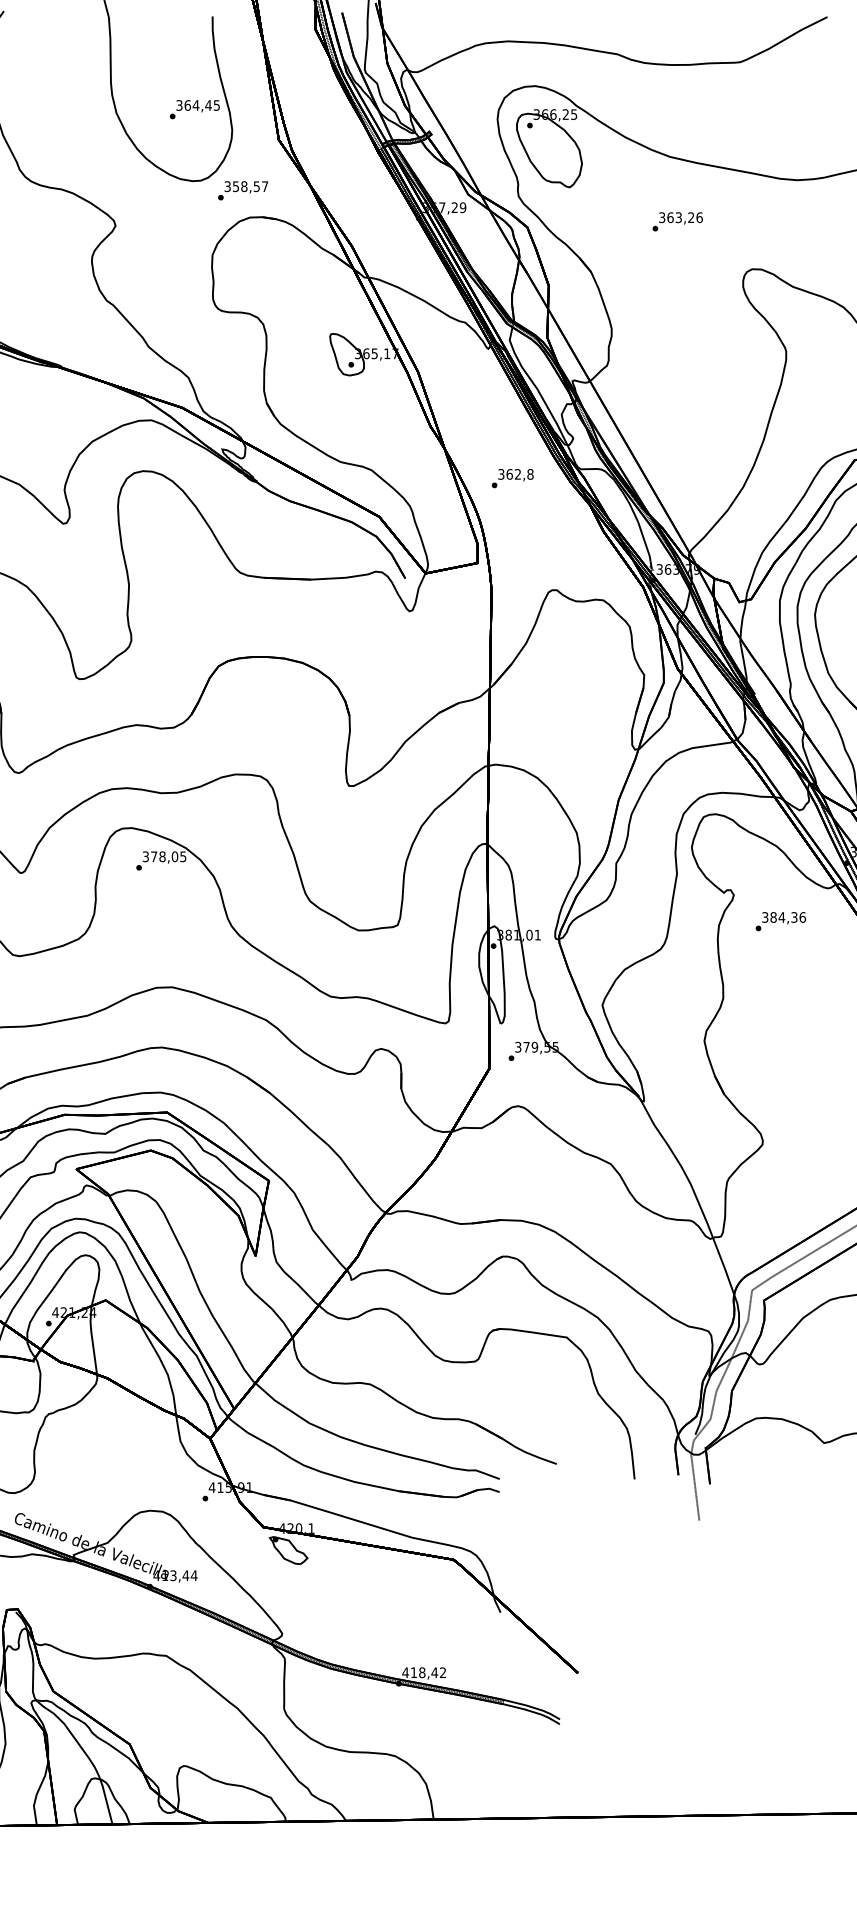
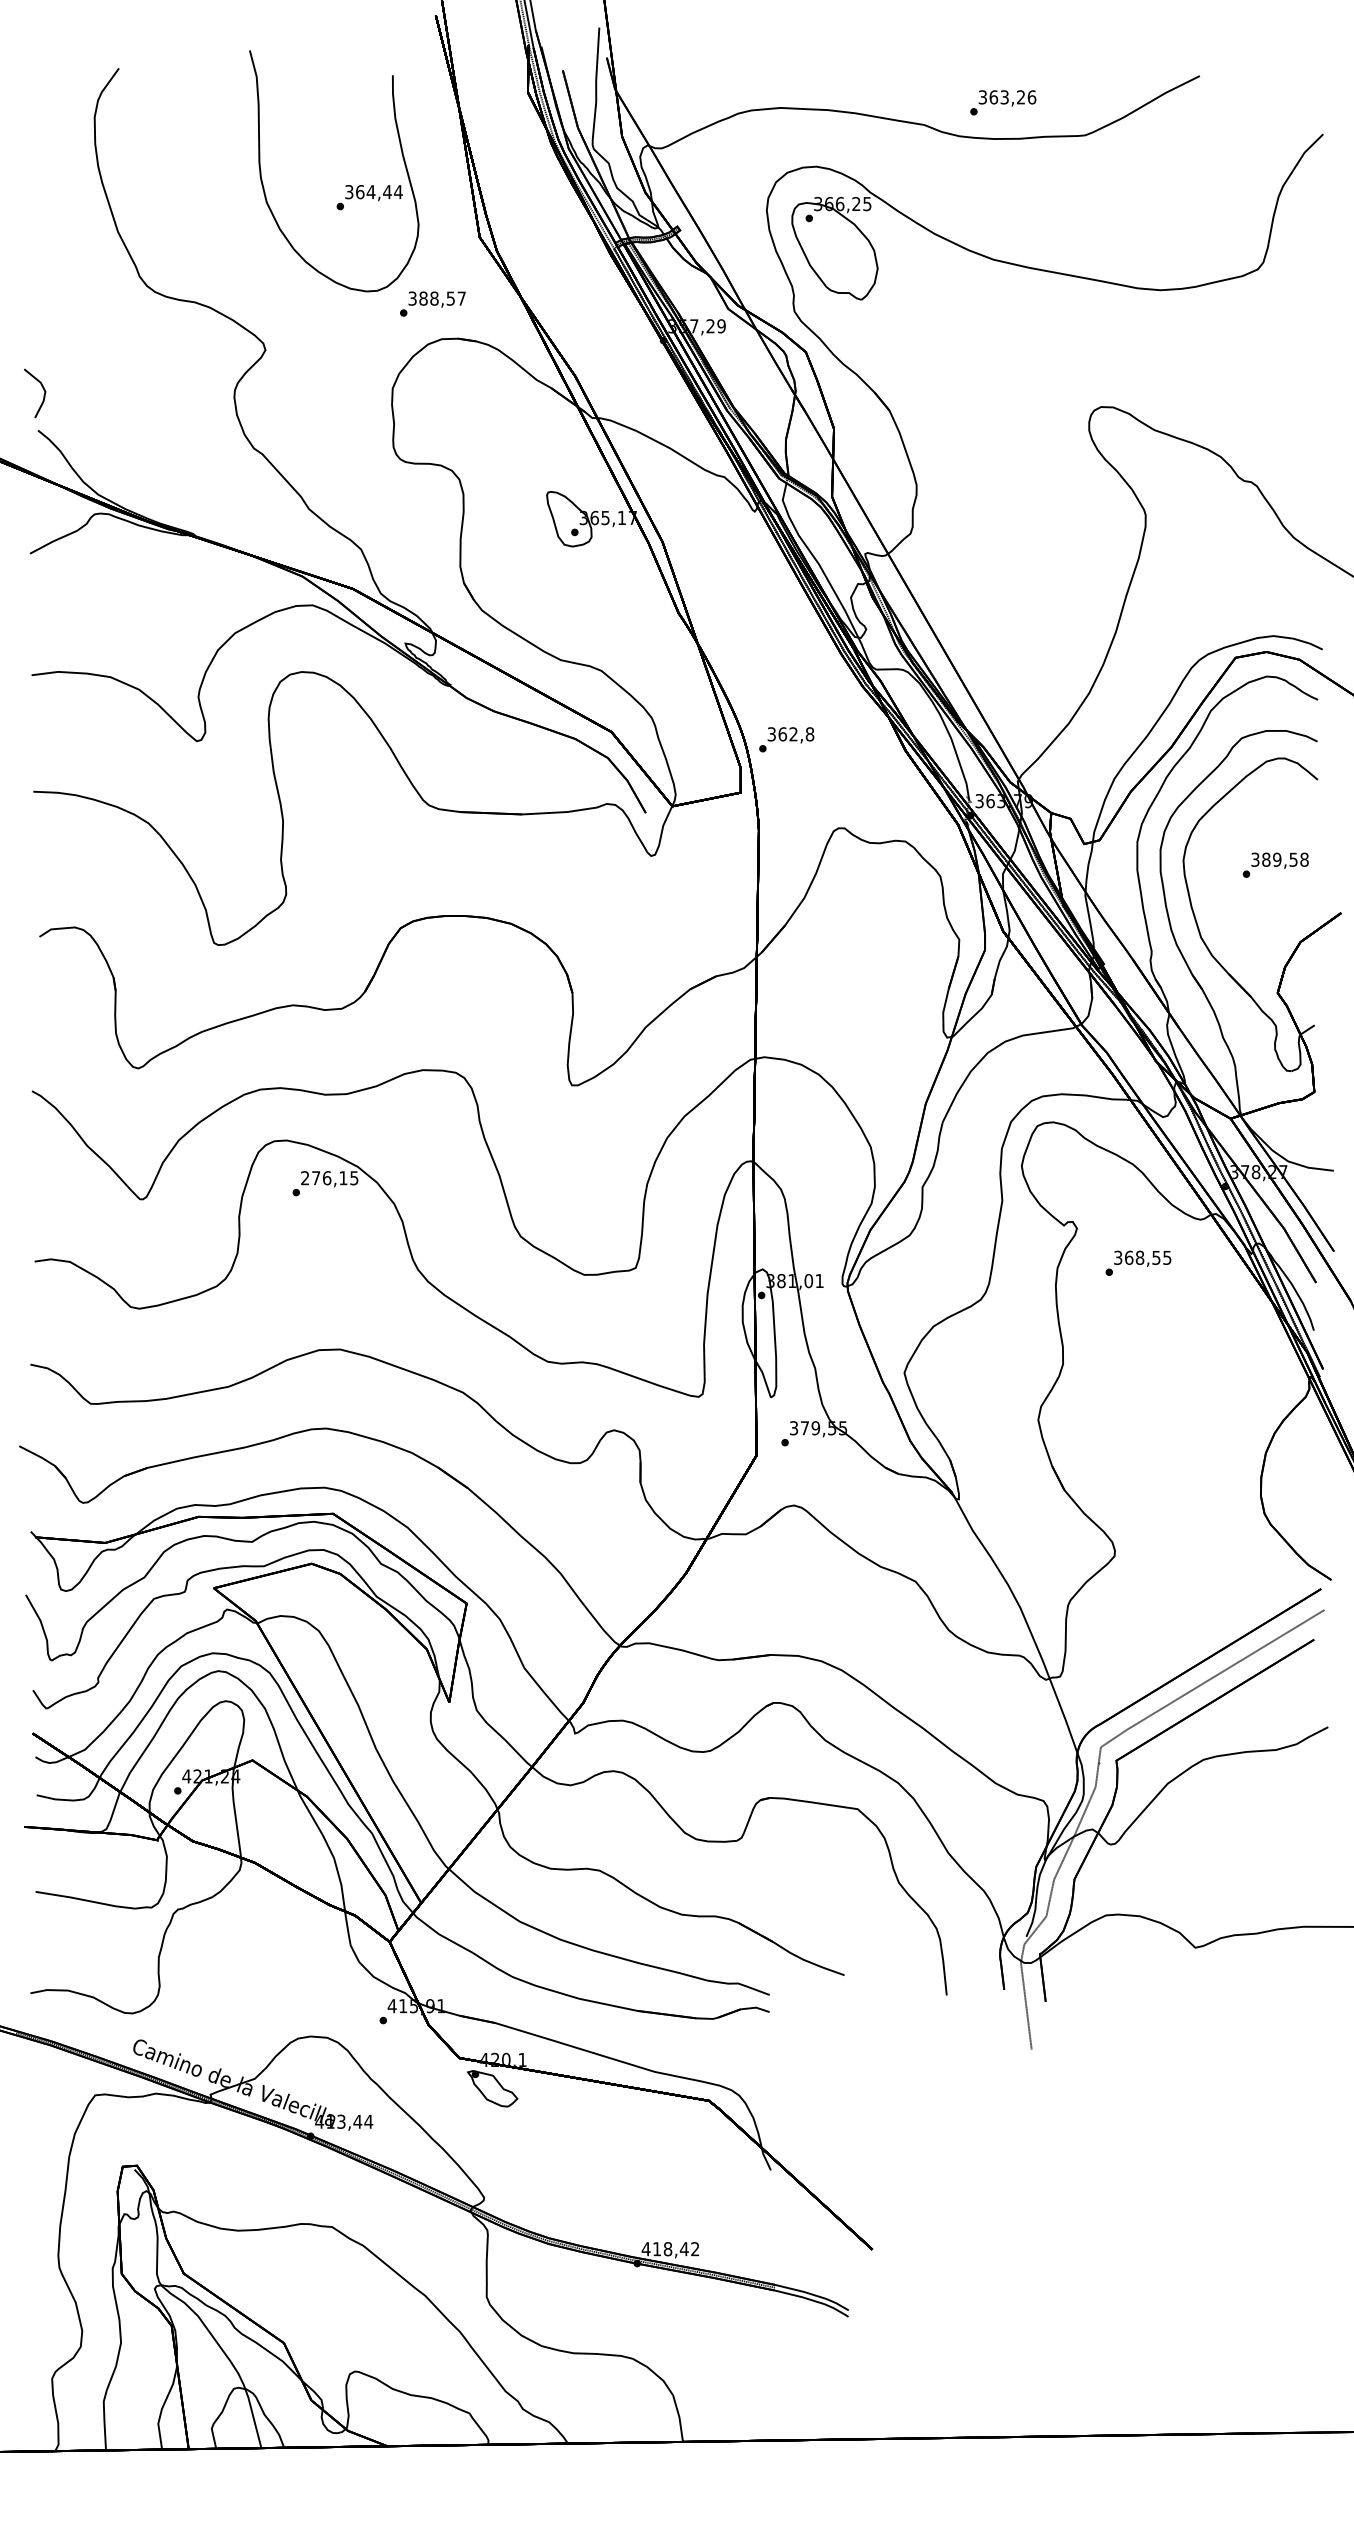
text: (216, 105) -> (397, 192), 364,45 -> 364,44
text: (235, 186) -> (423, 298), 358,57 -> 388,57
text: (677, 221) -> (1003, 102), moved
text: (512, 478) -> (786, 739), moved
text: (160, 857) -> (324, 1178), 378,05 -> 276,15
text: (788, 917) -> (1148, 1257), 384,36 -> 368,55

